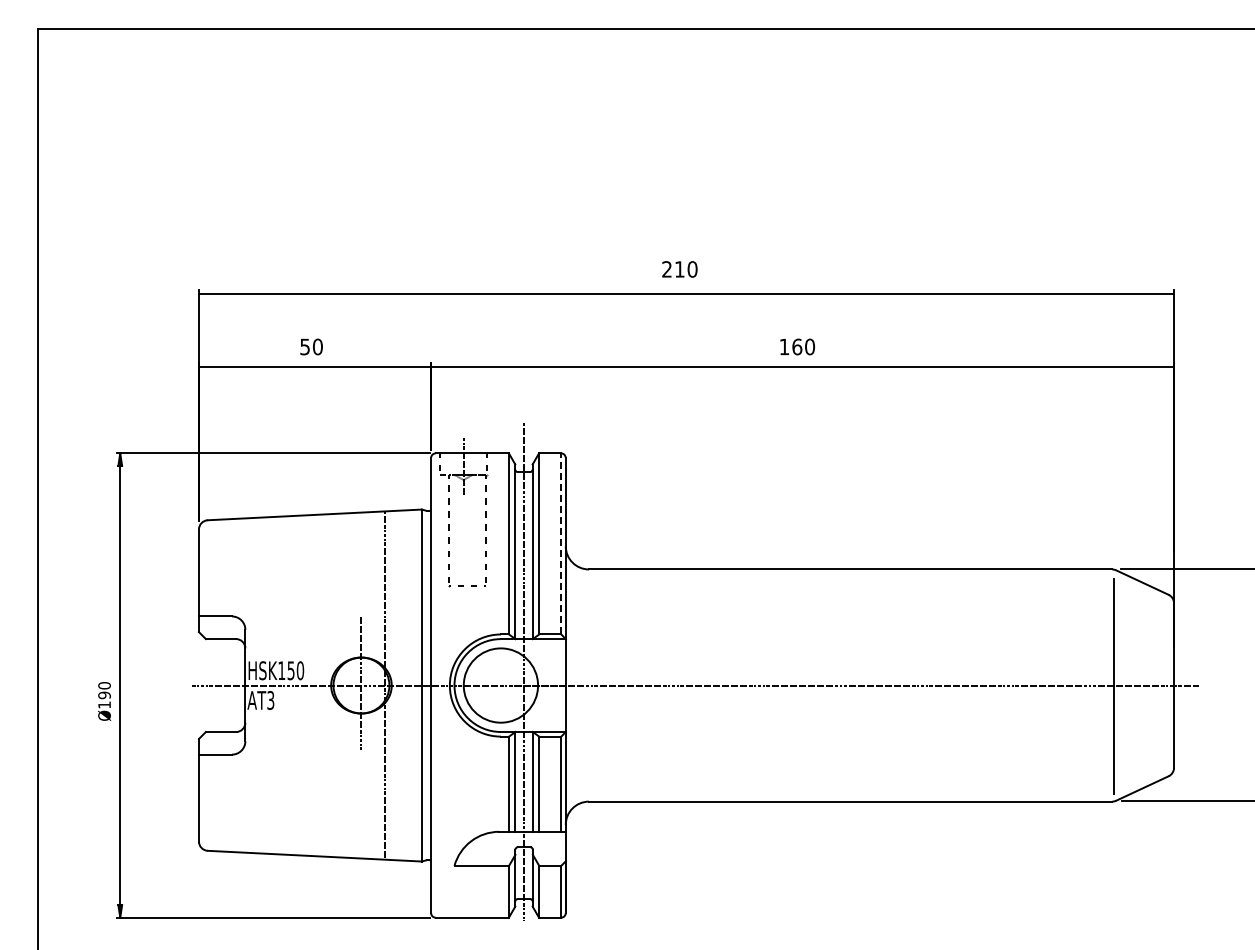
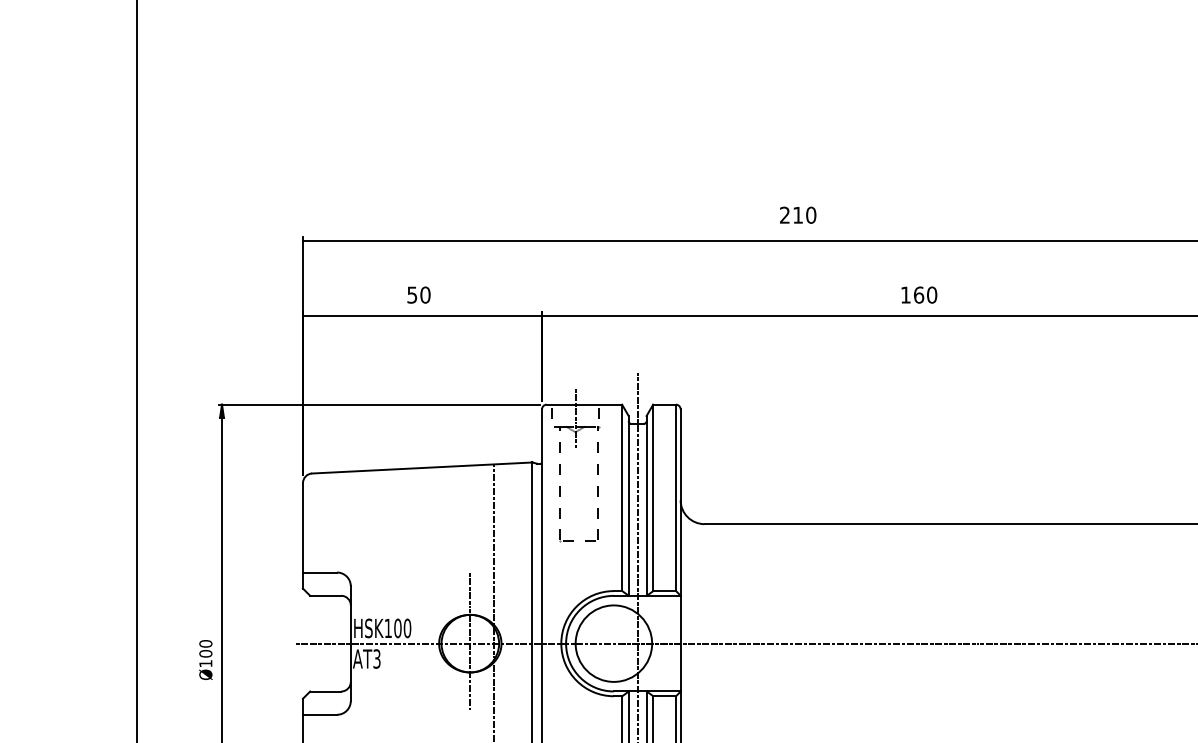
line: (561, 543) -> (676, 497), dashed -> solid
text: (290, 670) -> (397, 628), HSK150 -> HSK100
text: (104, 695) -> (205, 653), Ø190 -> Ø100

